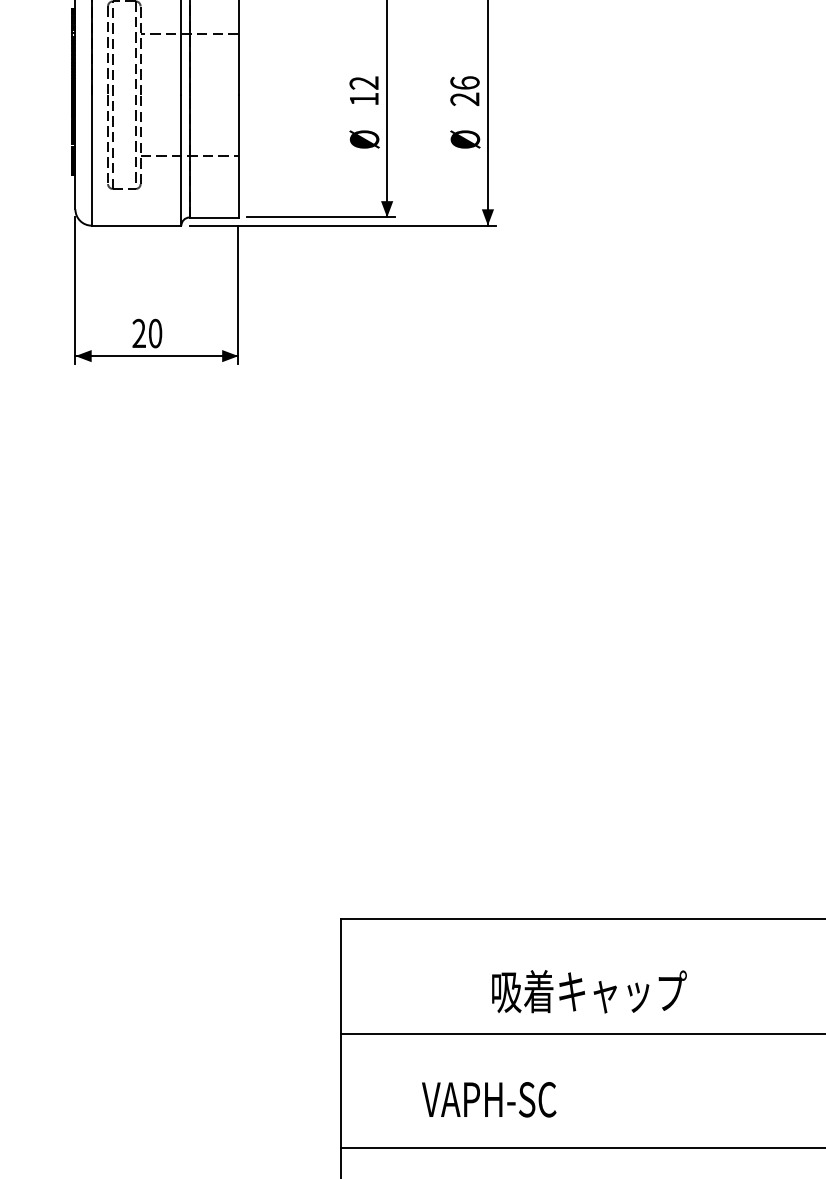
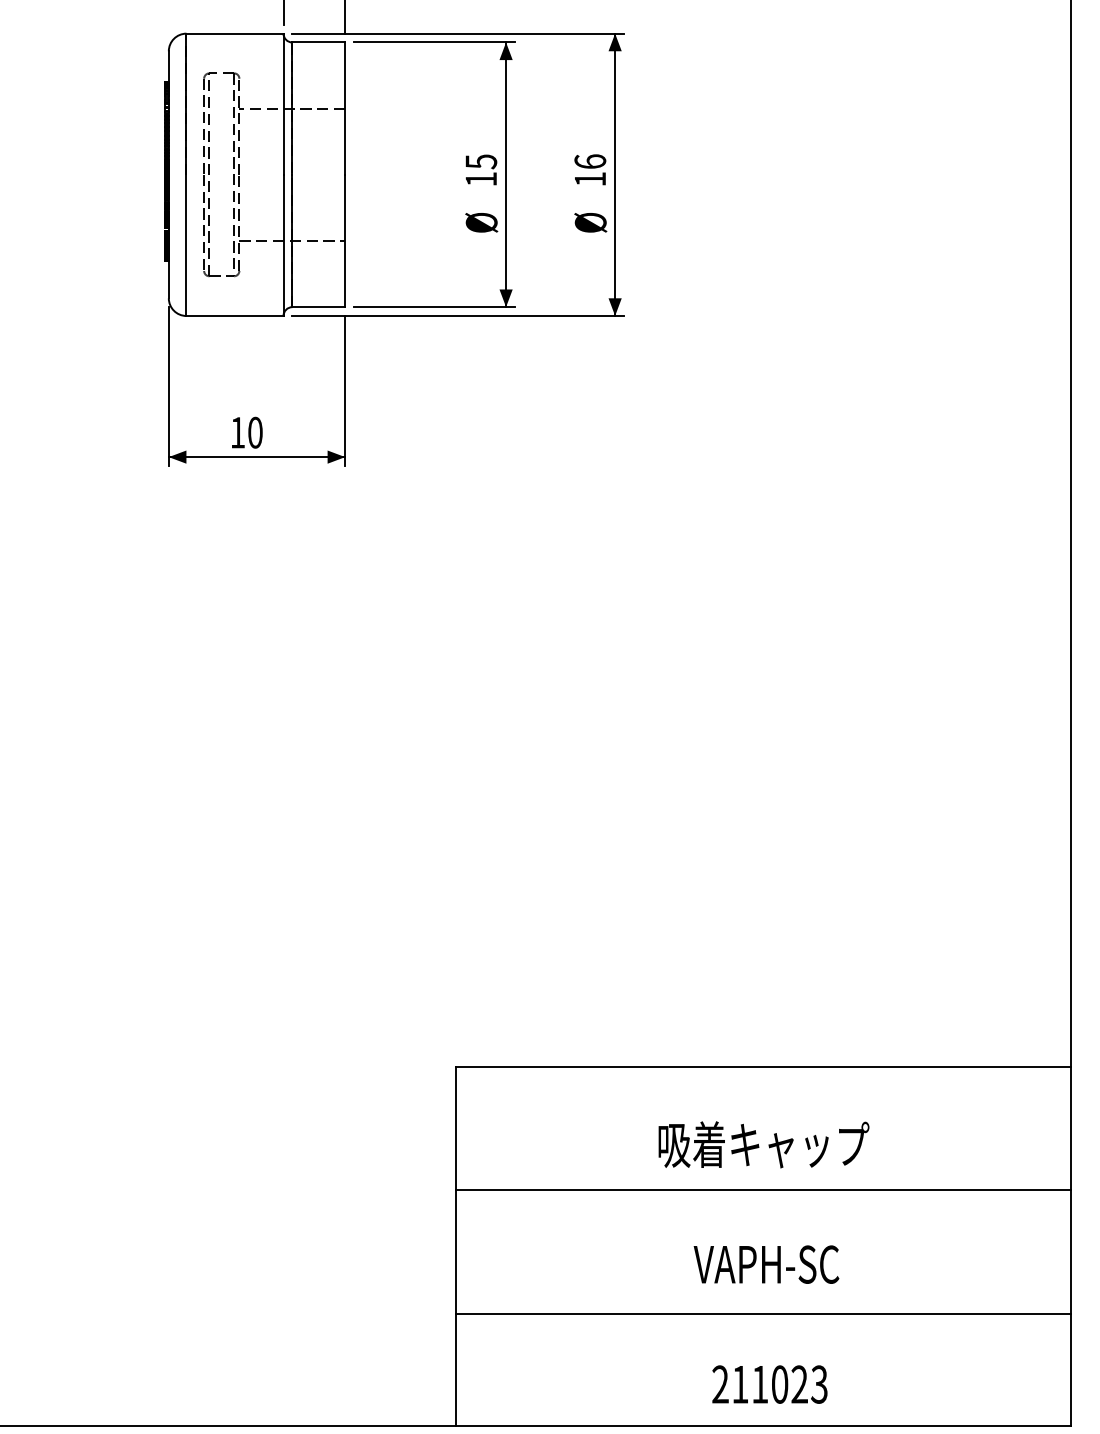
text: (364, 82) -> (481, 161), 12 -> 15
text: (464, 99) -> (589, 179), 26 -> 16
text: (138, 333) -> (237, 432), 20 -> 10
text: (589, 991) -> (763, 1144), moved
text: (489, 1099) -> (766, 1264), moved

